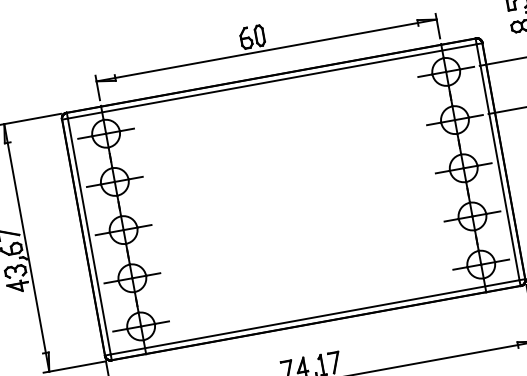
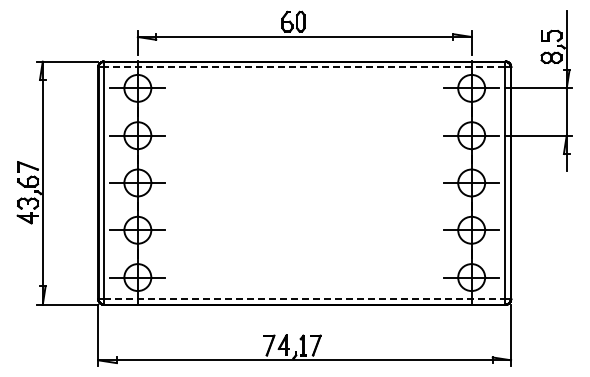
line: (272, 81) -> (304, 67), solid -> dashed
line: (314, 316) -> (304, 298), solid -> dashed

